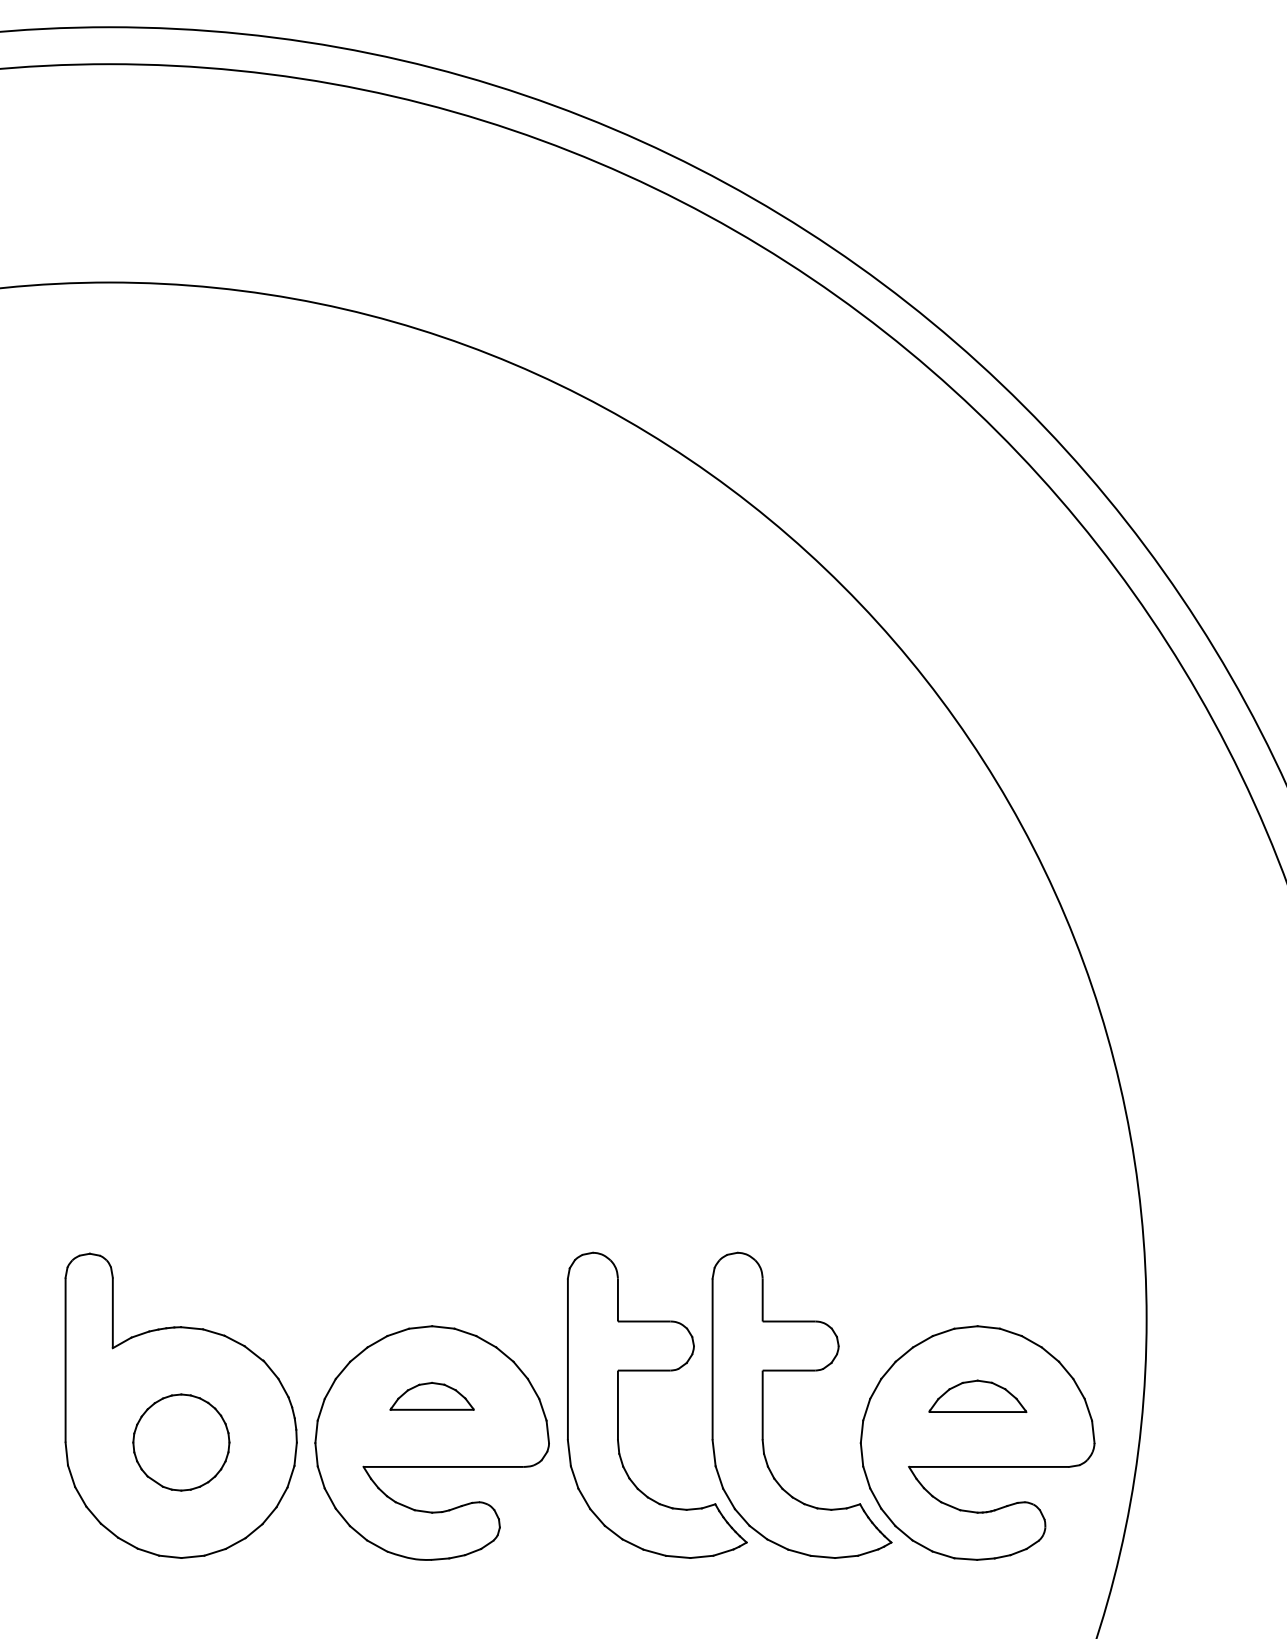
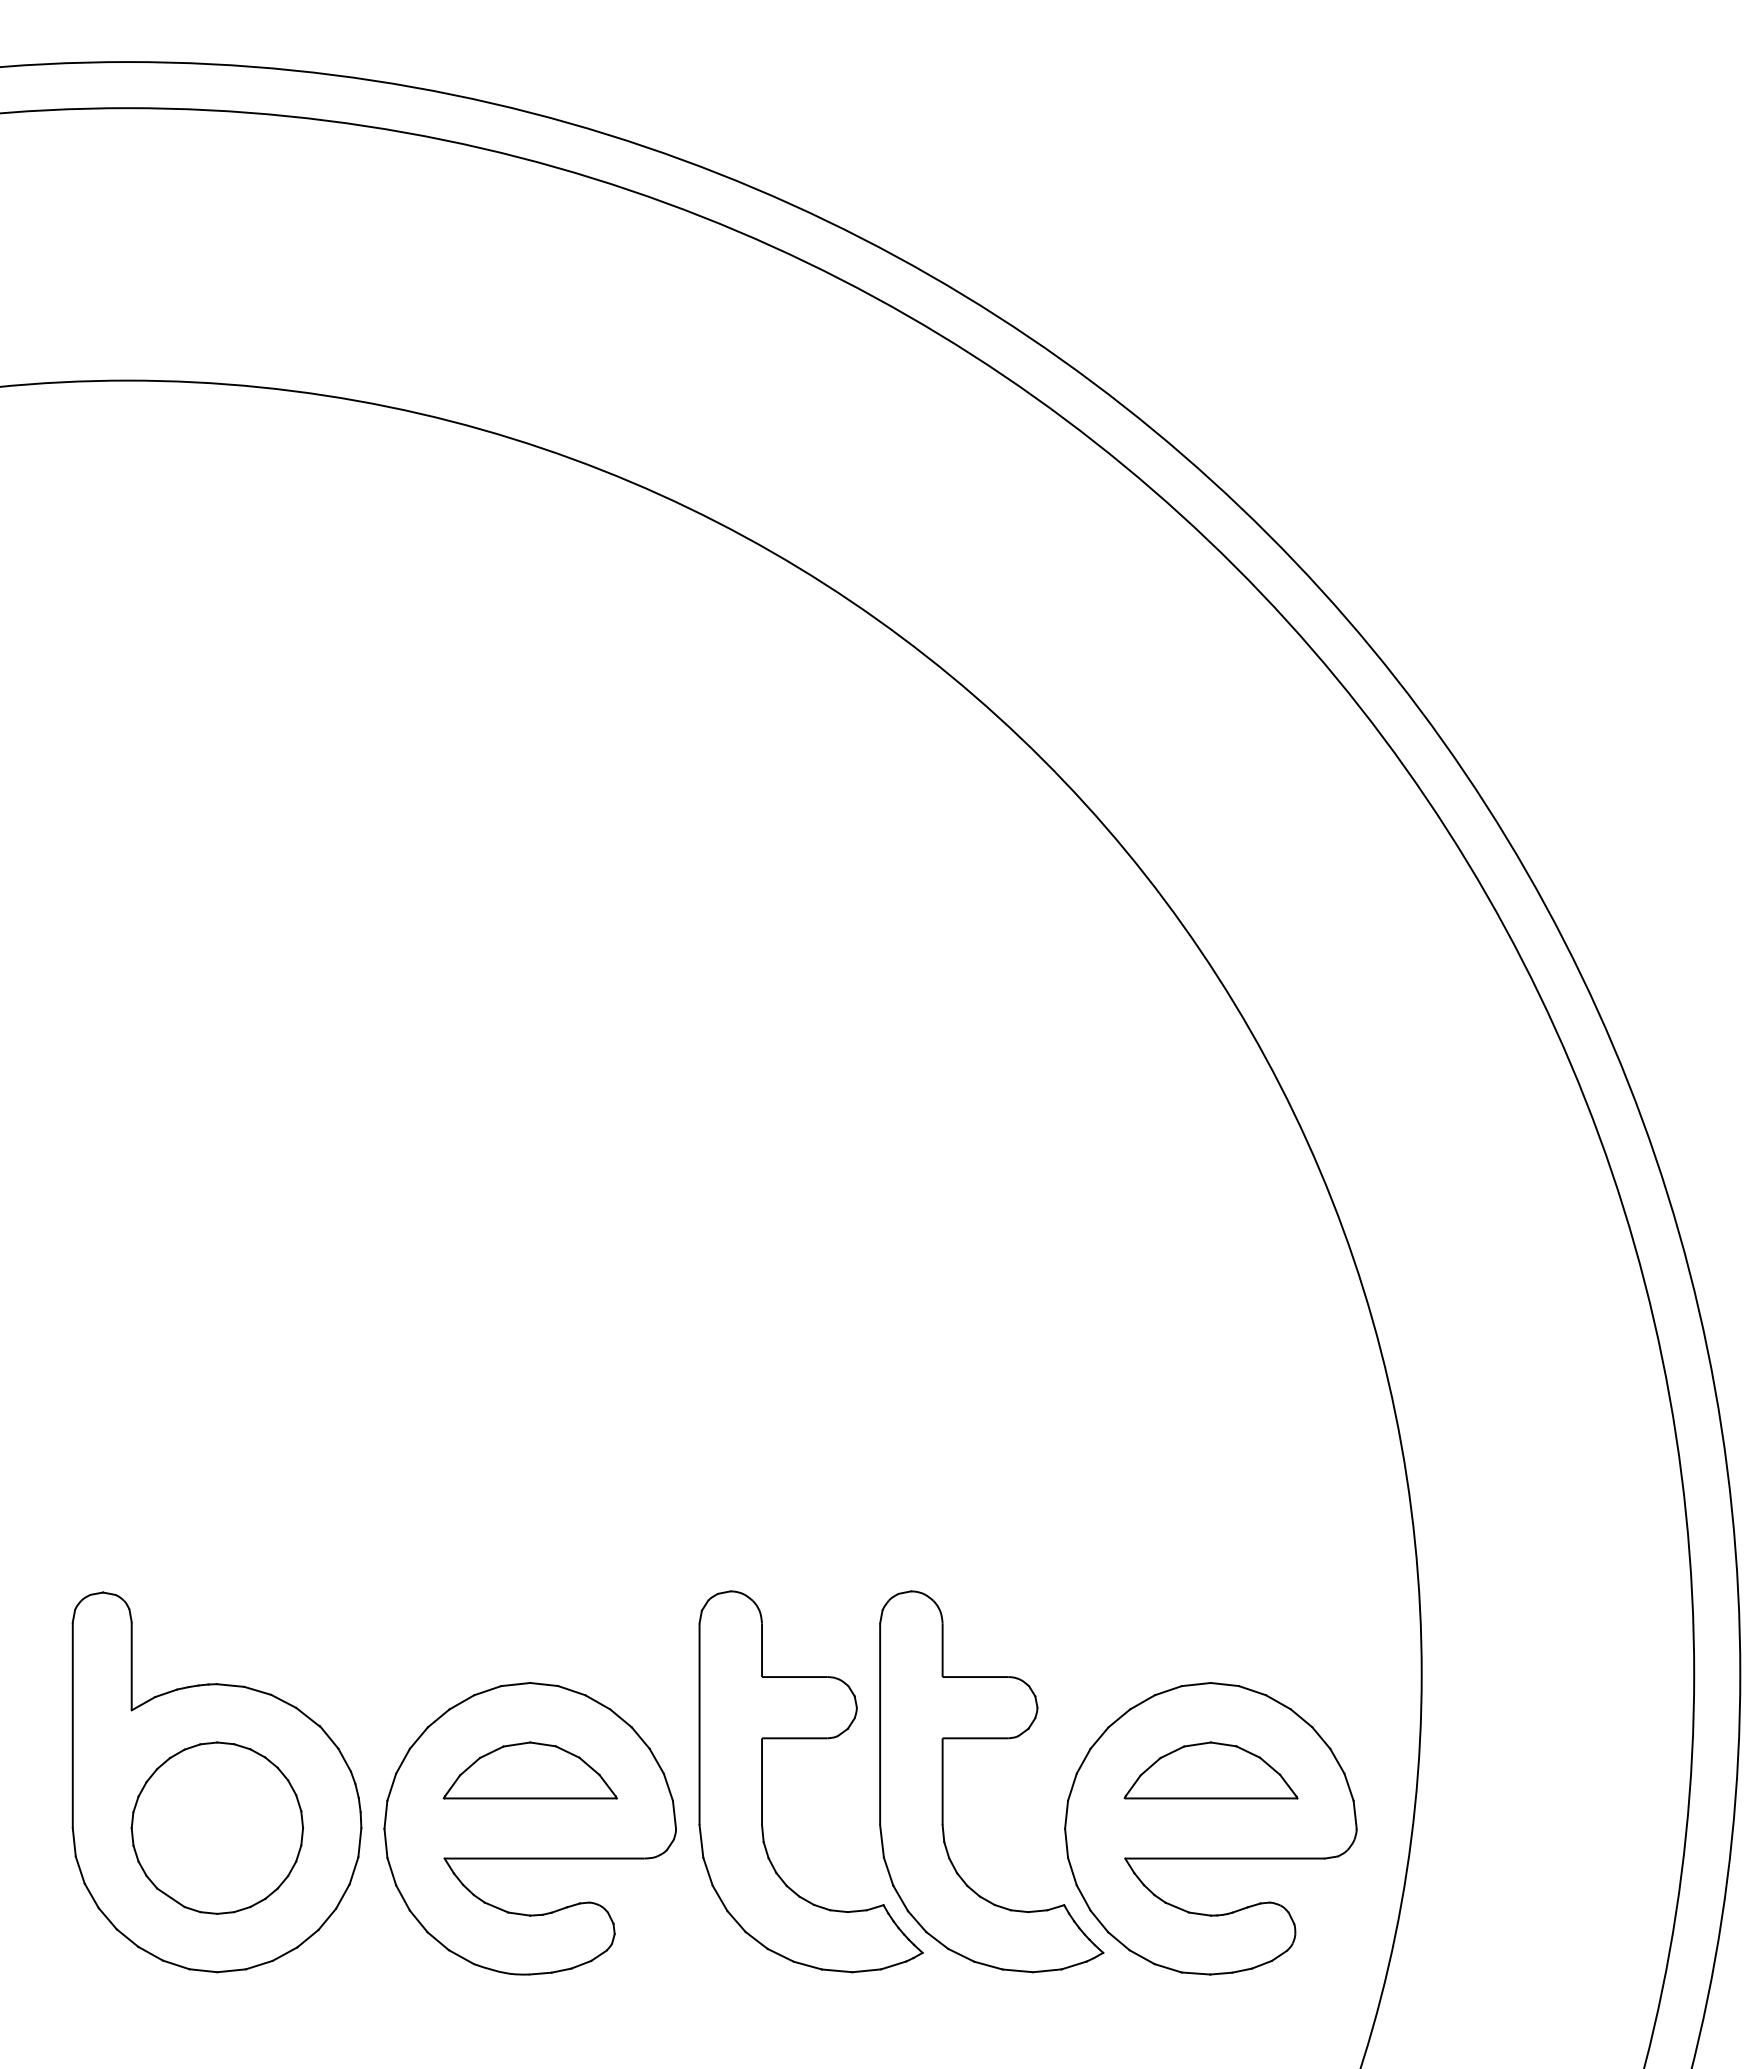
part: (431, 1396) -> (529, 1770), size x1.67
part: (977, 1396) -> (1210, 1770), size x1.43
part: (180, 1442) -> (216, 1827), size x1.43

